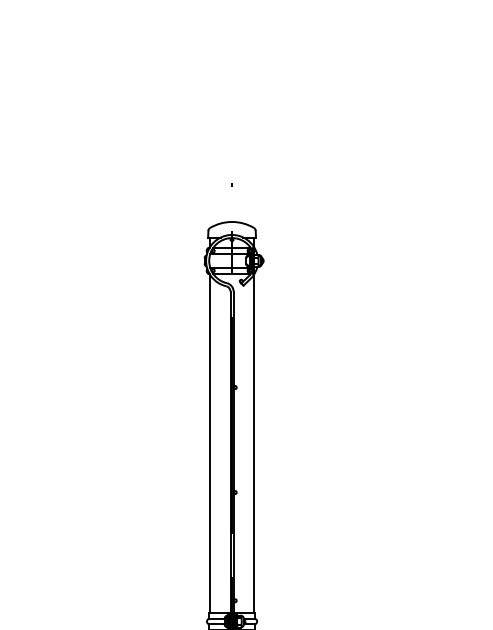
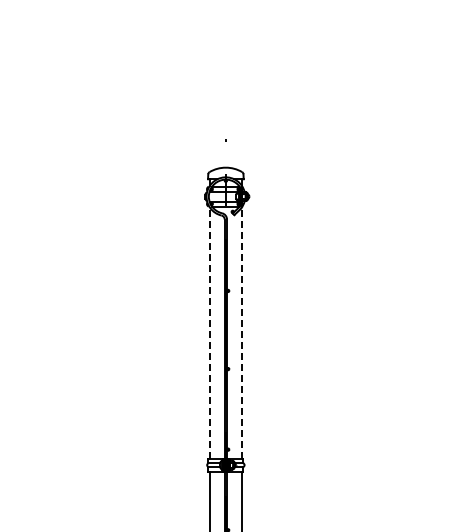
line: (210, 443) -> (209, 332), solid -> dashed
line: (254, 443) -> (242, 332), solid -> dashed

